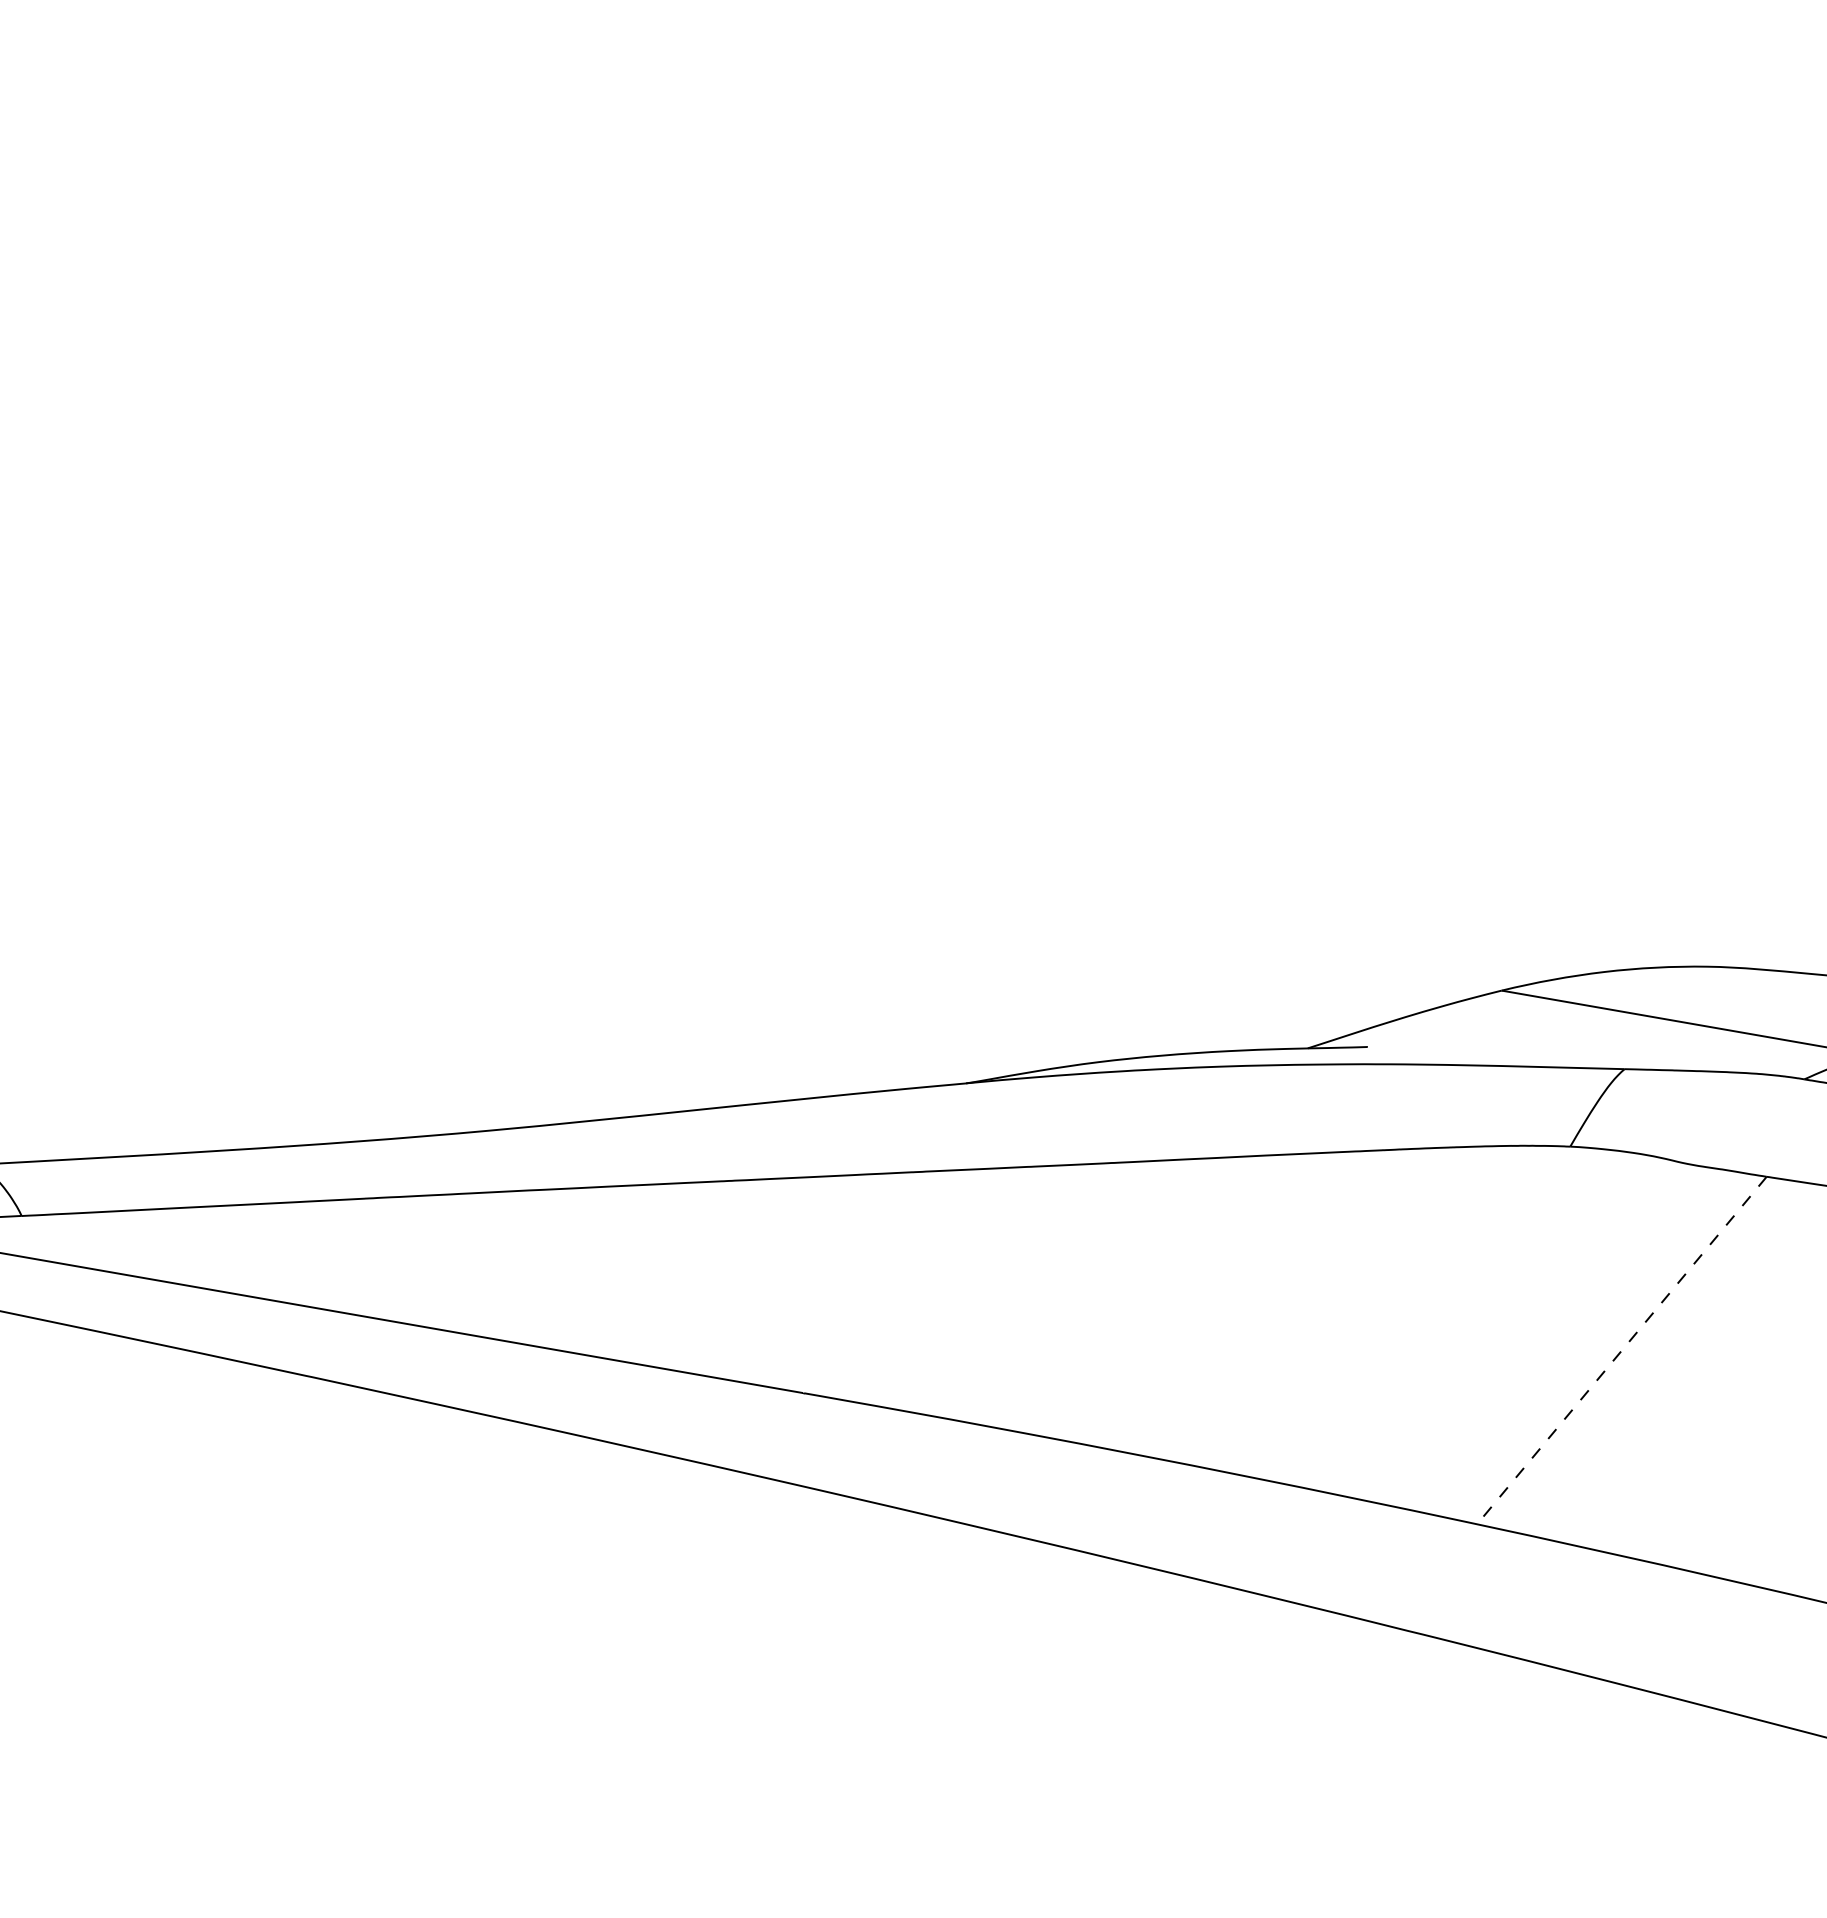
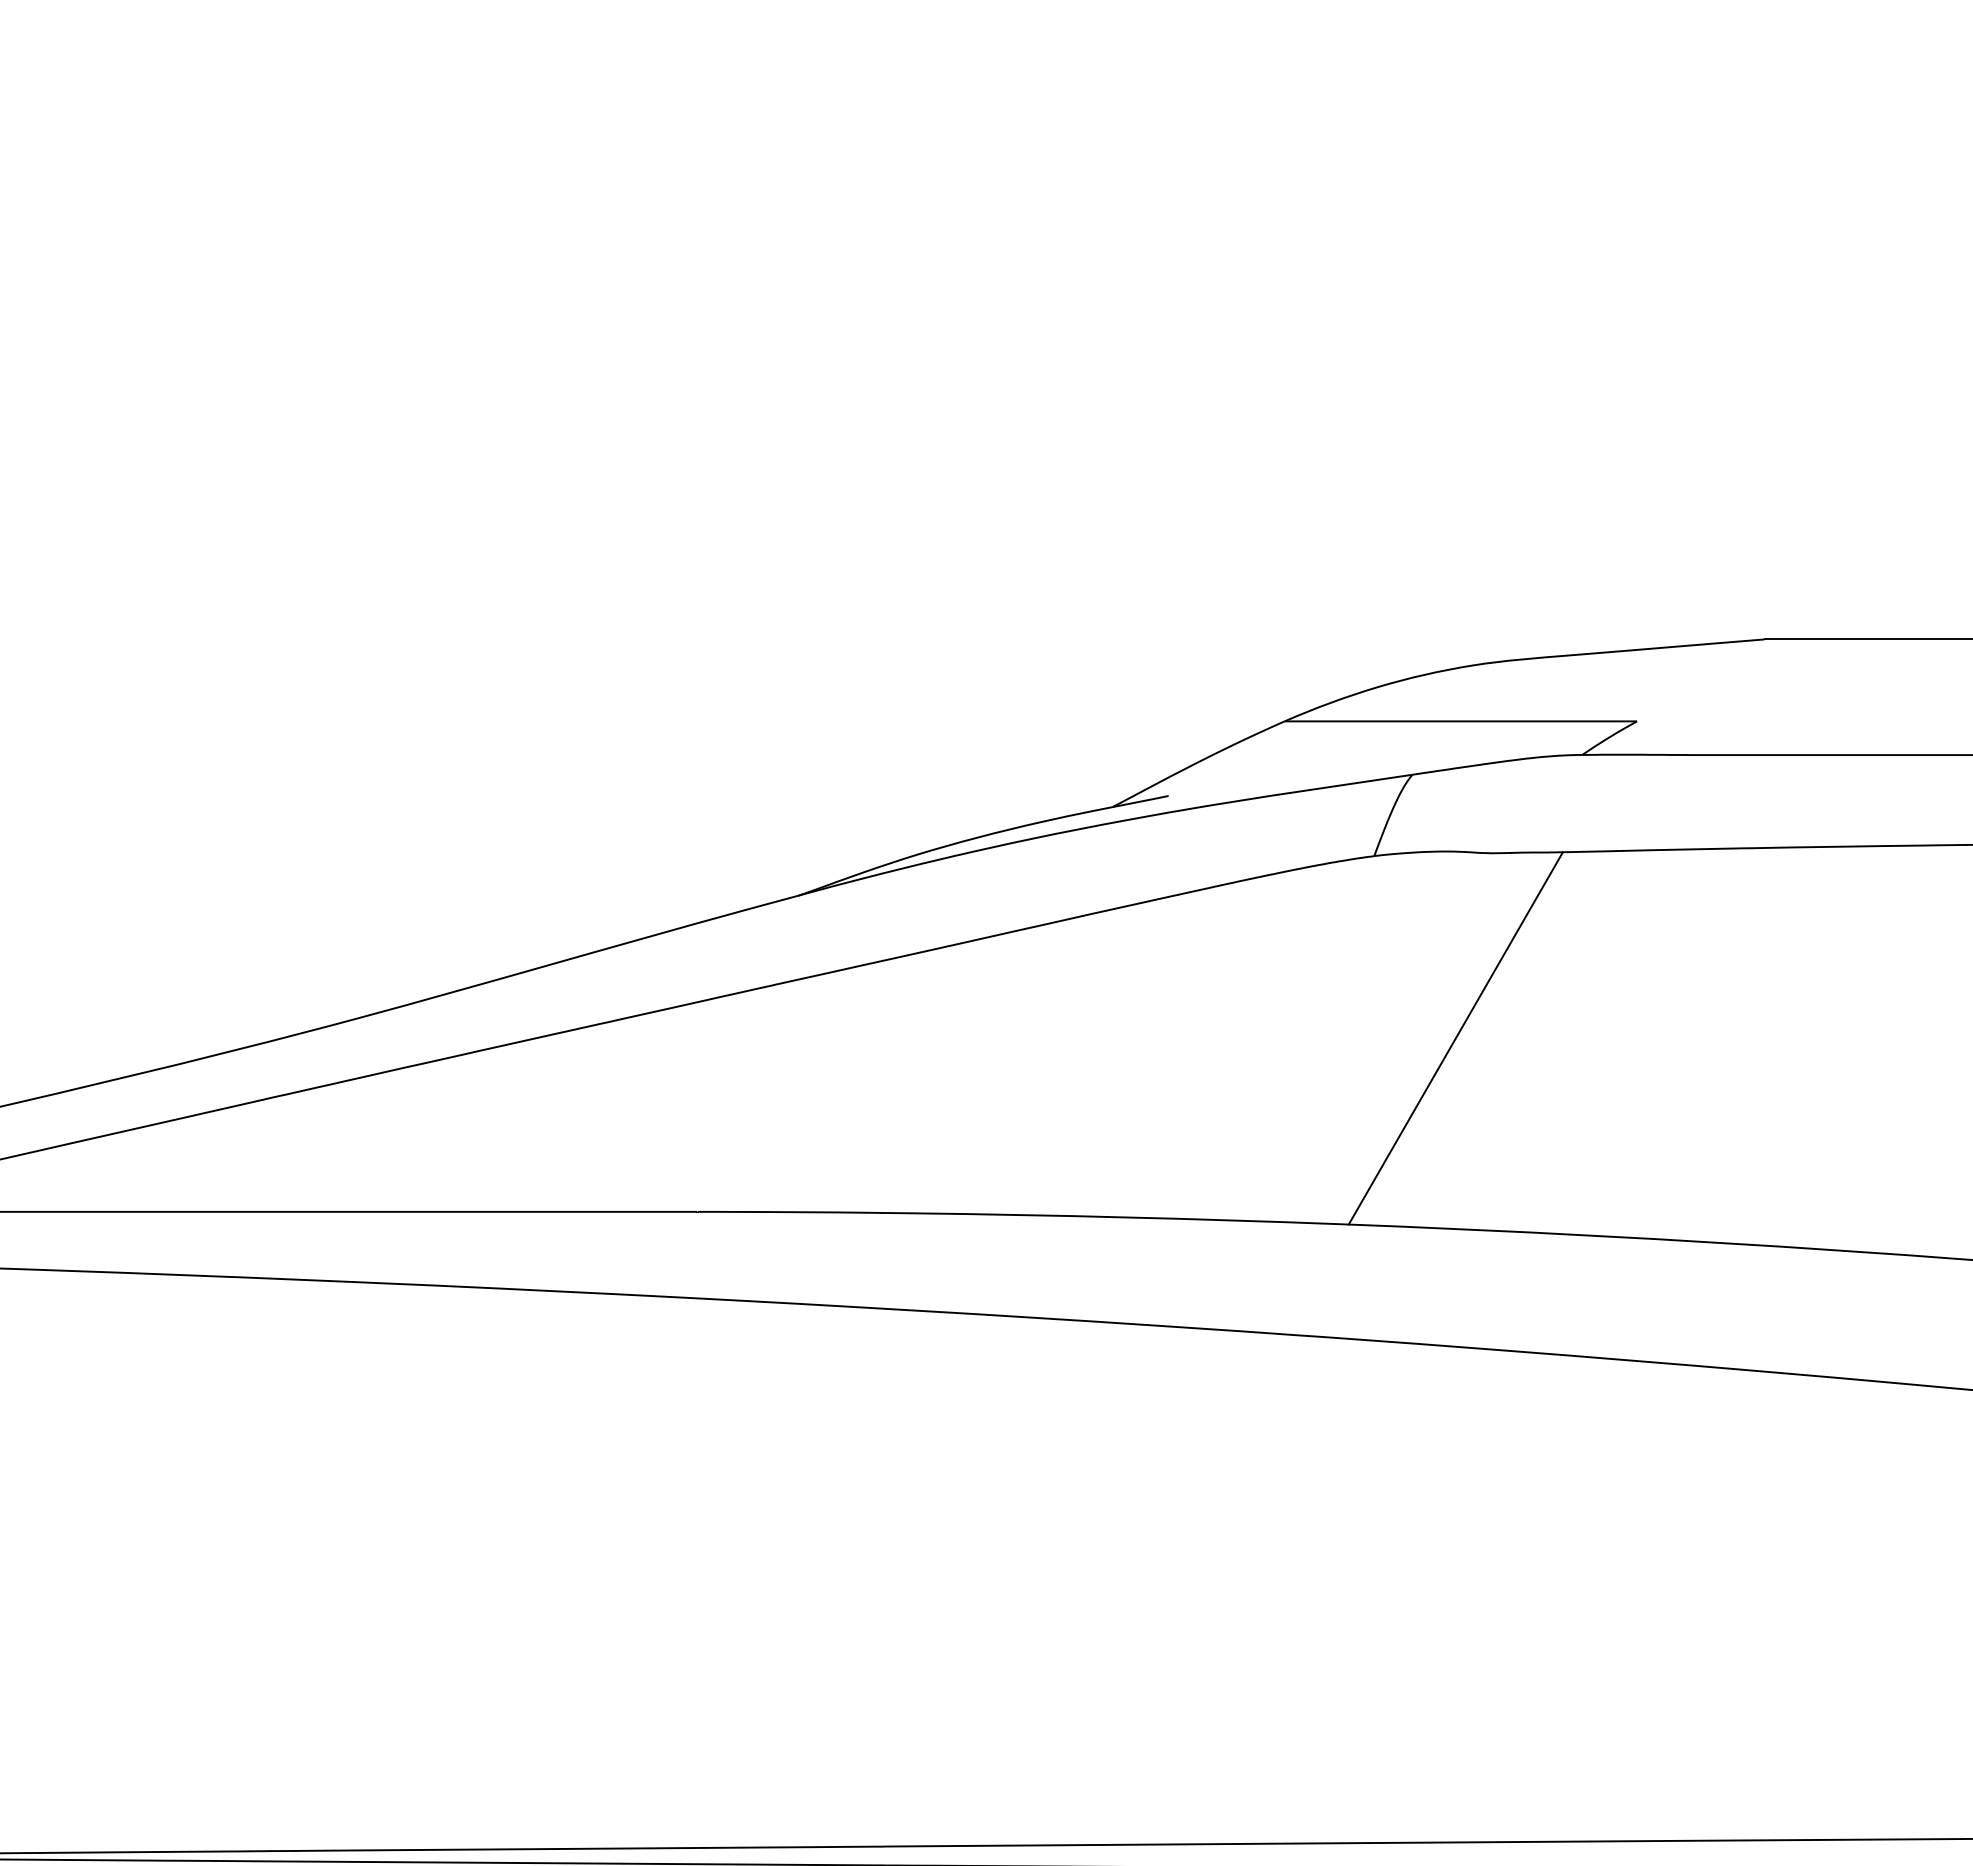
line: (1621, 1350) -> (1455, 1038), dashed -> solid

